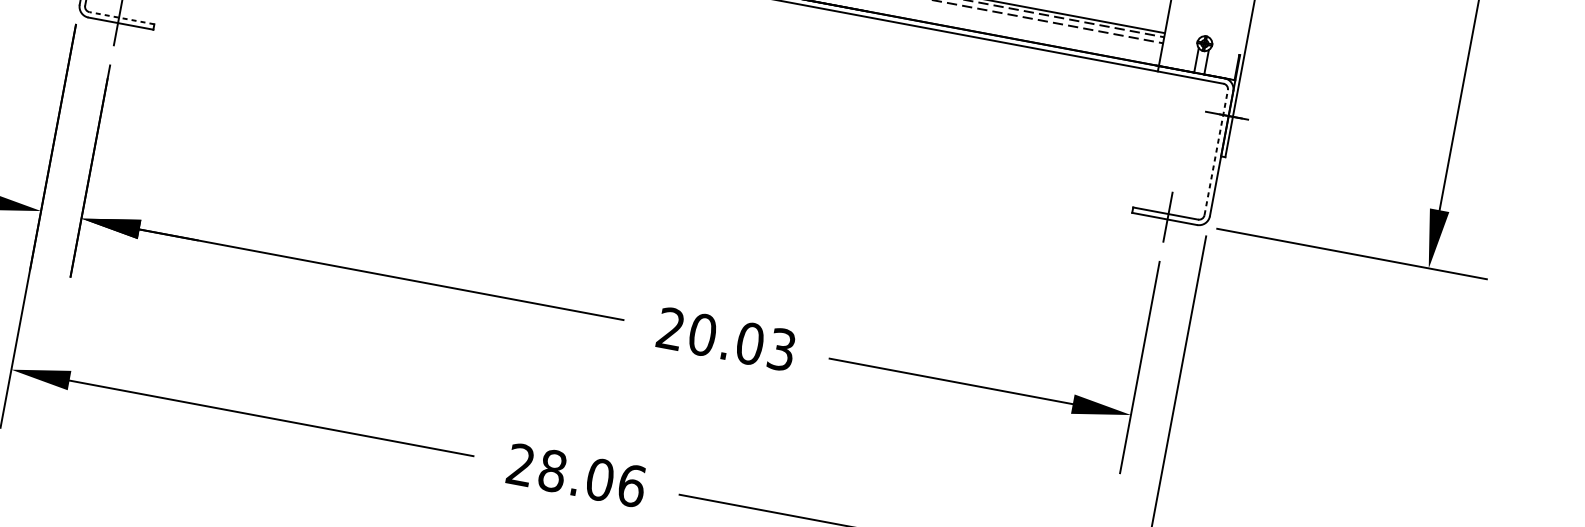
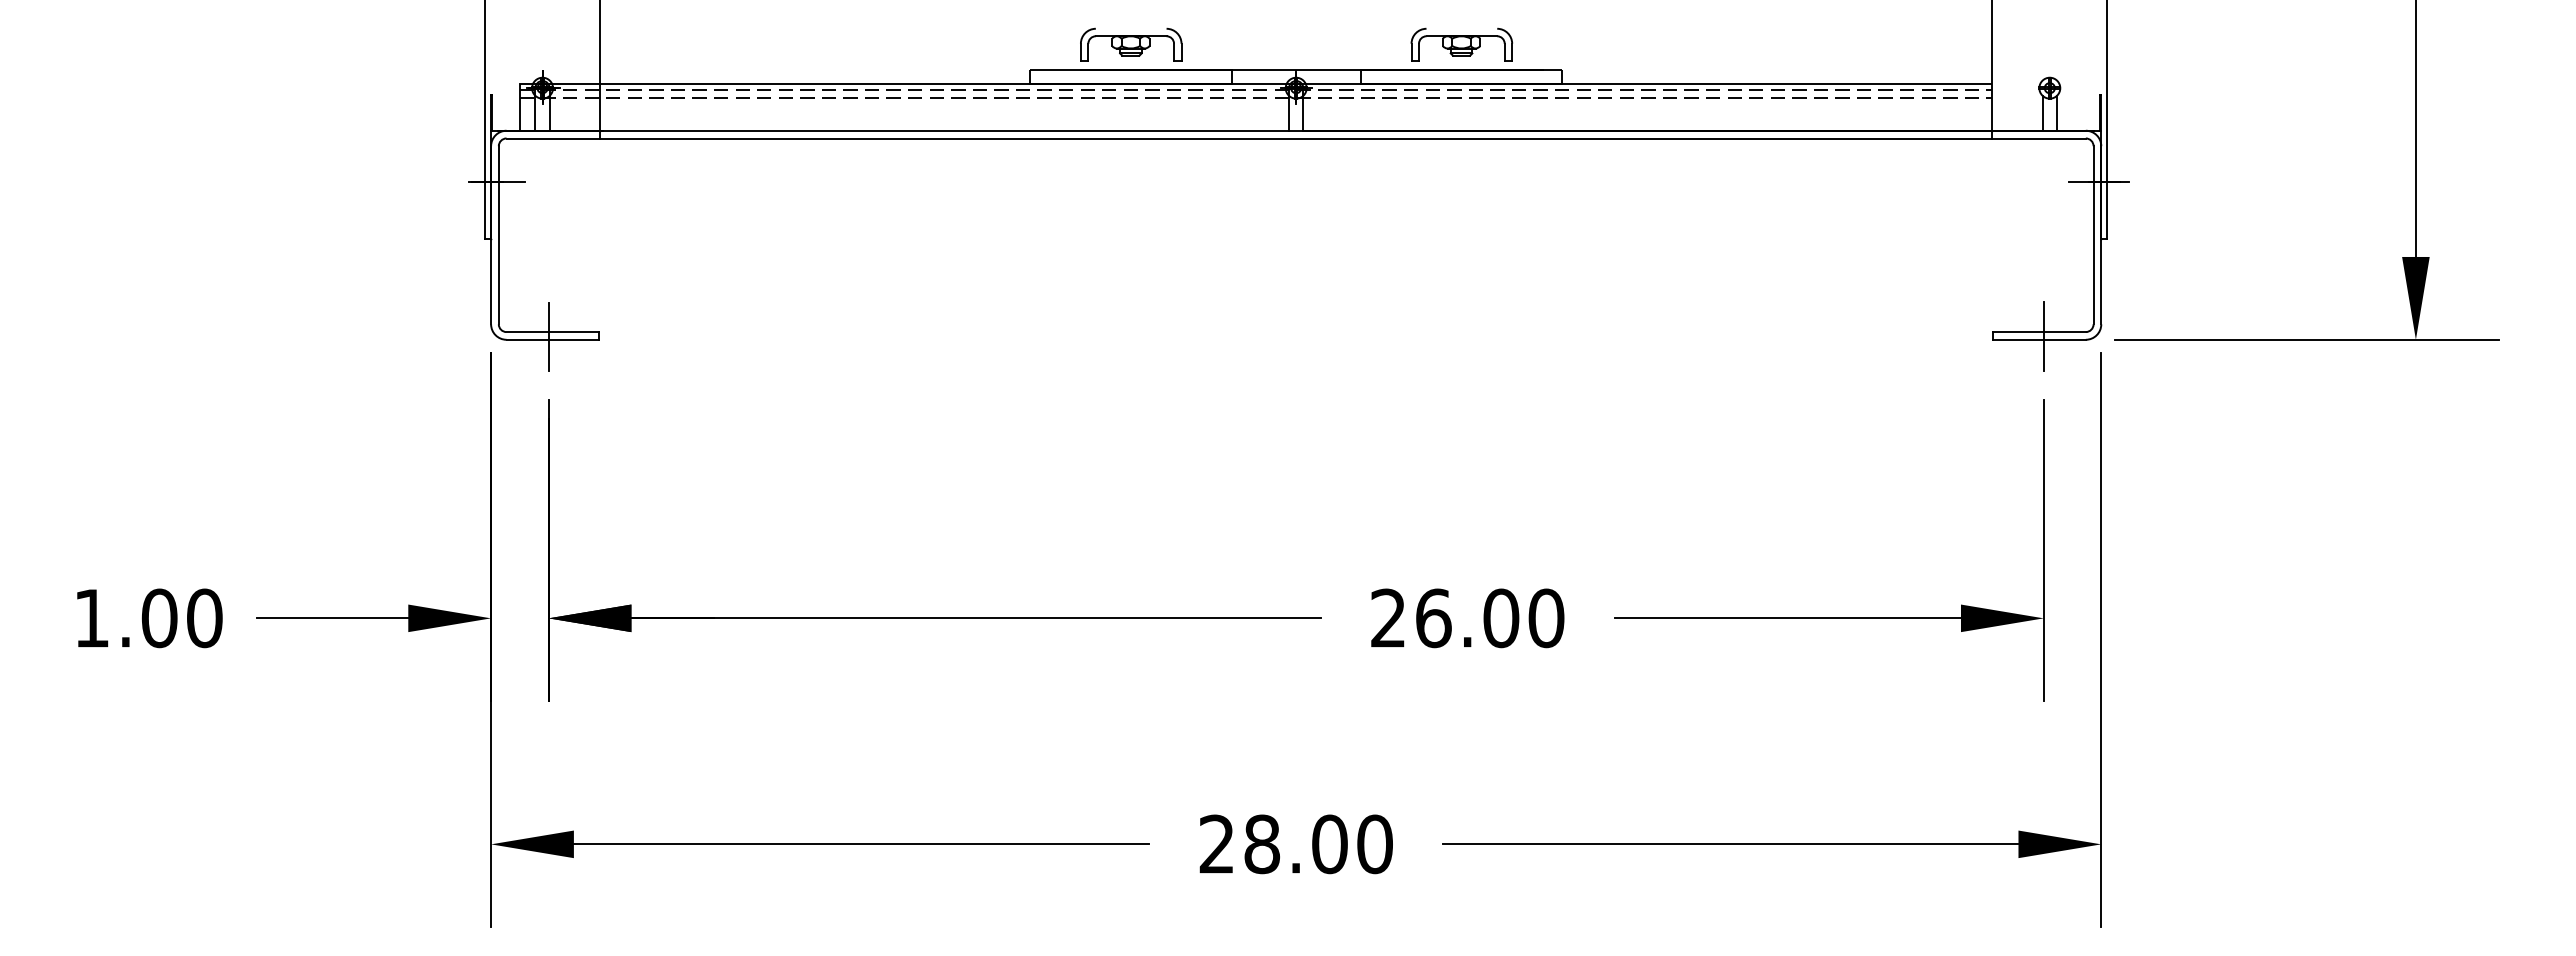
line: (121, 18) -> (552, 332), dashed -> solid
line: (1216, 152) -> (2093, 234), dashed -> solid
text: (742, 342) -> (1490, 618), 20.03 -> 26.00
text: (632, 485) -> (1375, 844), 28.06 -> 28.00

